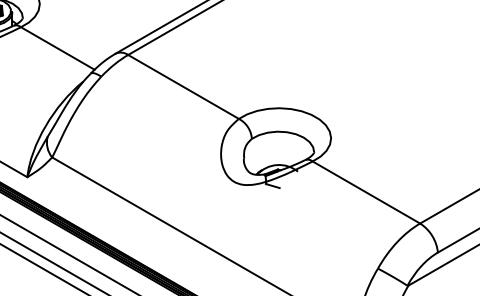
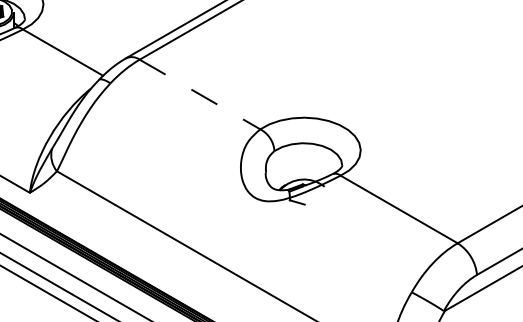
line: (183, 86) -> (199, 94), solid -> dashed

